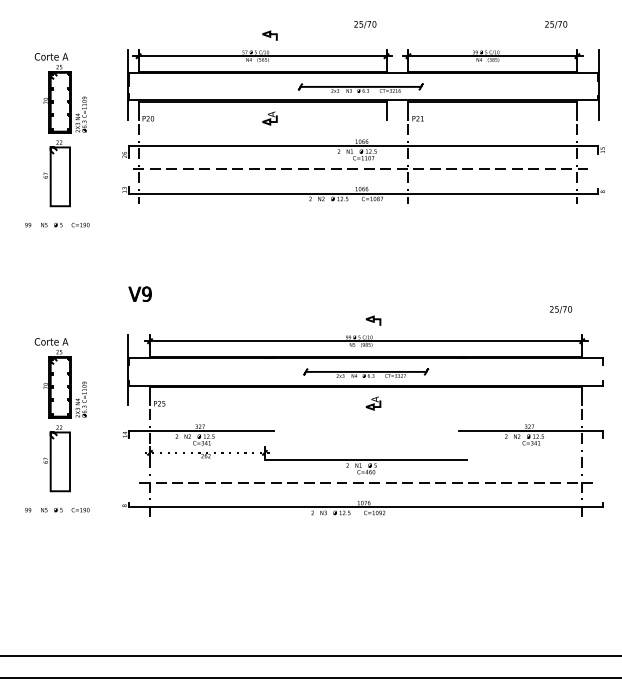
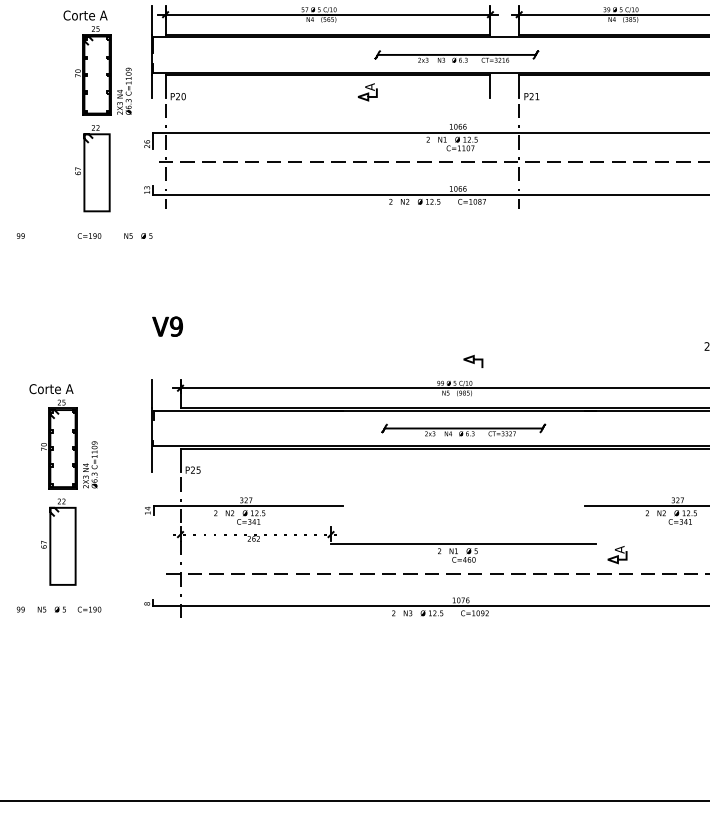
part: (269, 118) -> (367, 92), moved
part: (60, 130) -> (97, 112), moved
text: (51, 225) -> (137, 236), moved
part: (373, 403) -> (617, 555), moved

